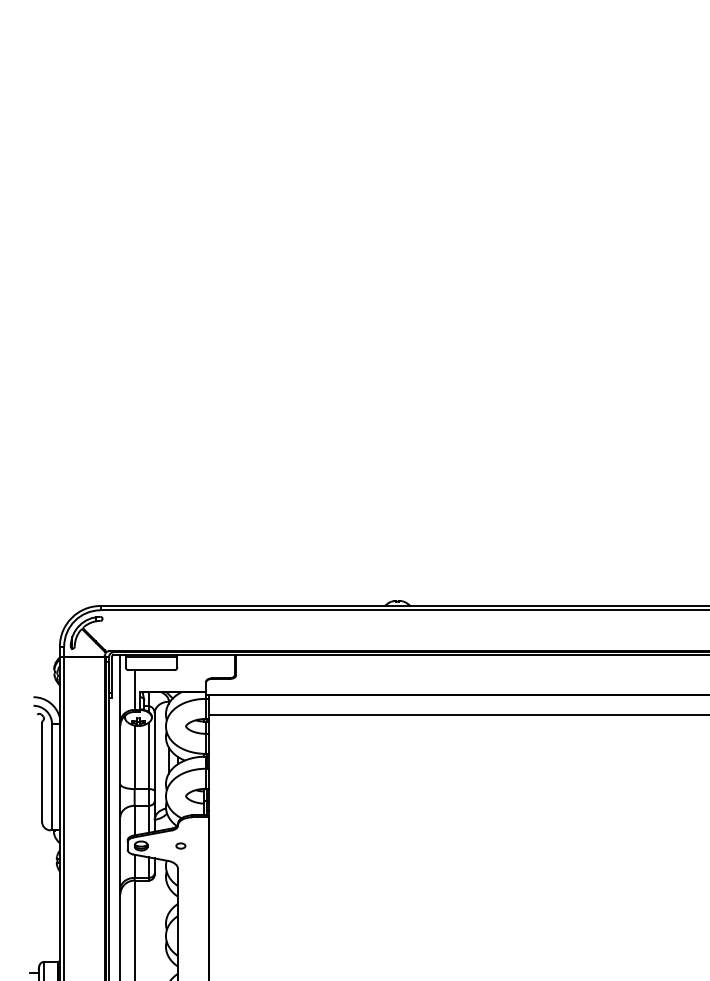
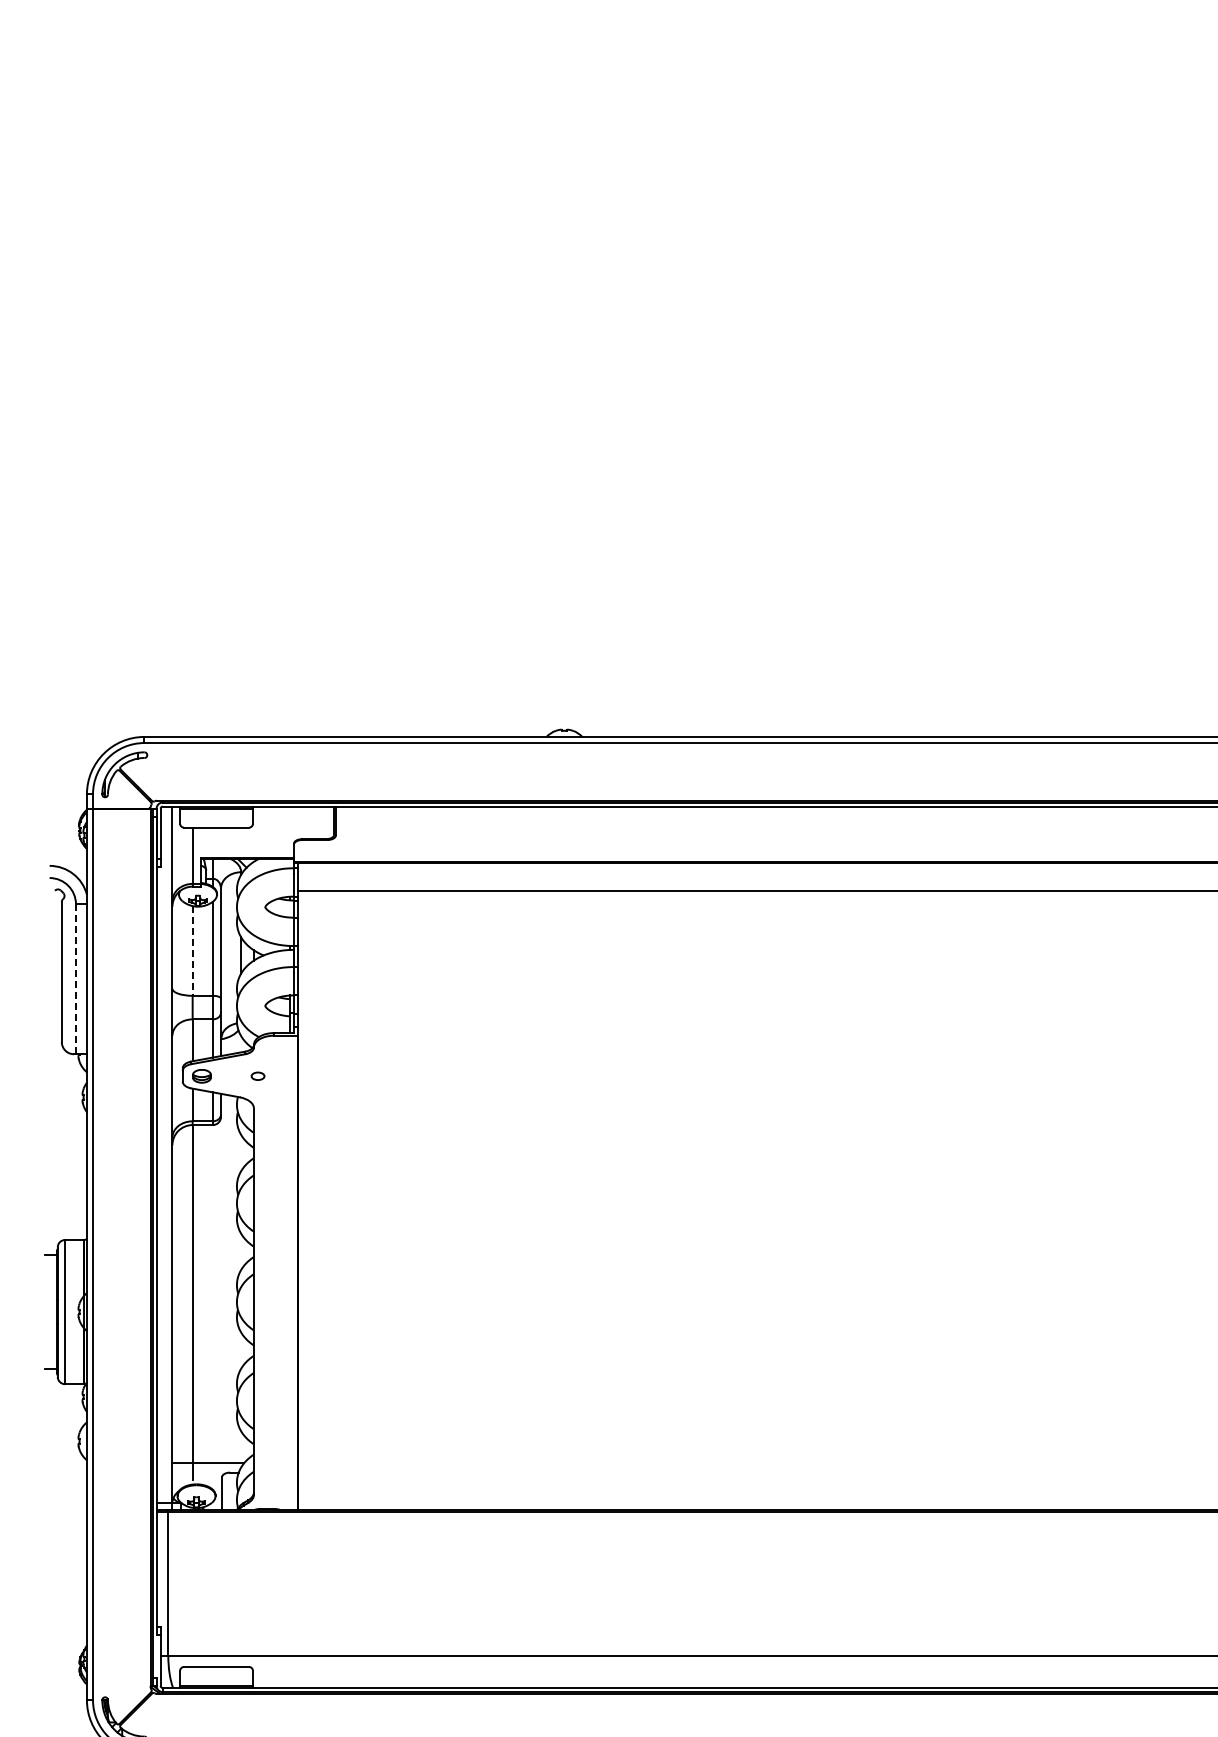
line: (134, 757) -> (192, 950), solid -> dashed
line: (52, 777) -> (76, 979), solid -> dashed

